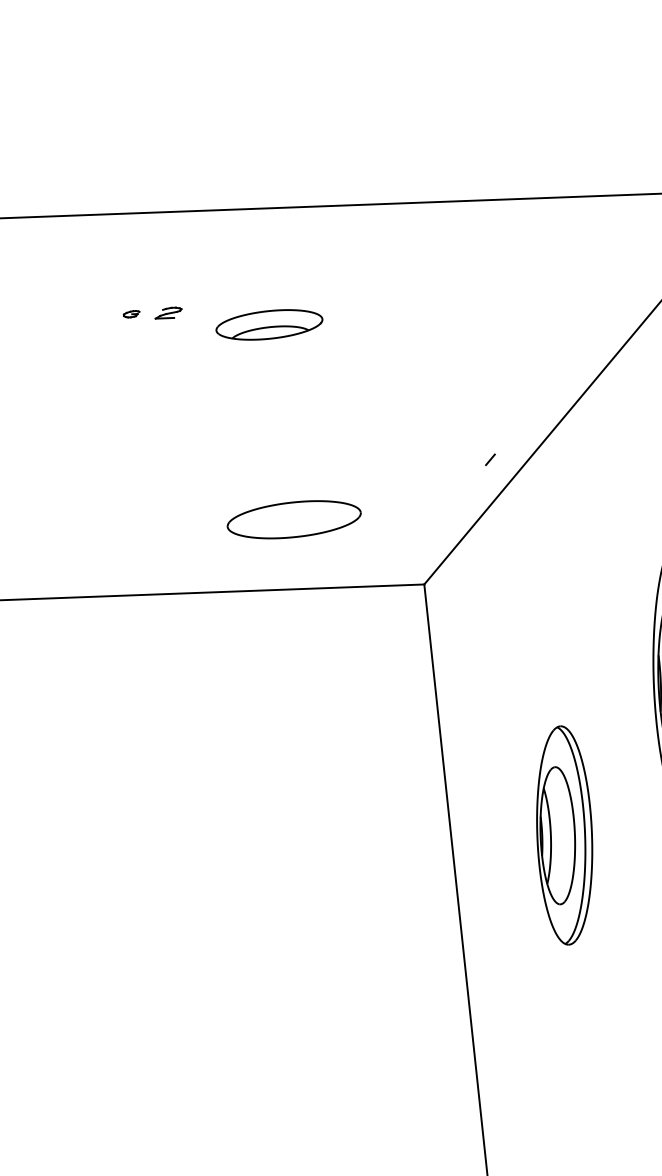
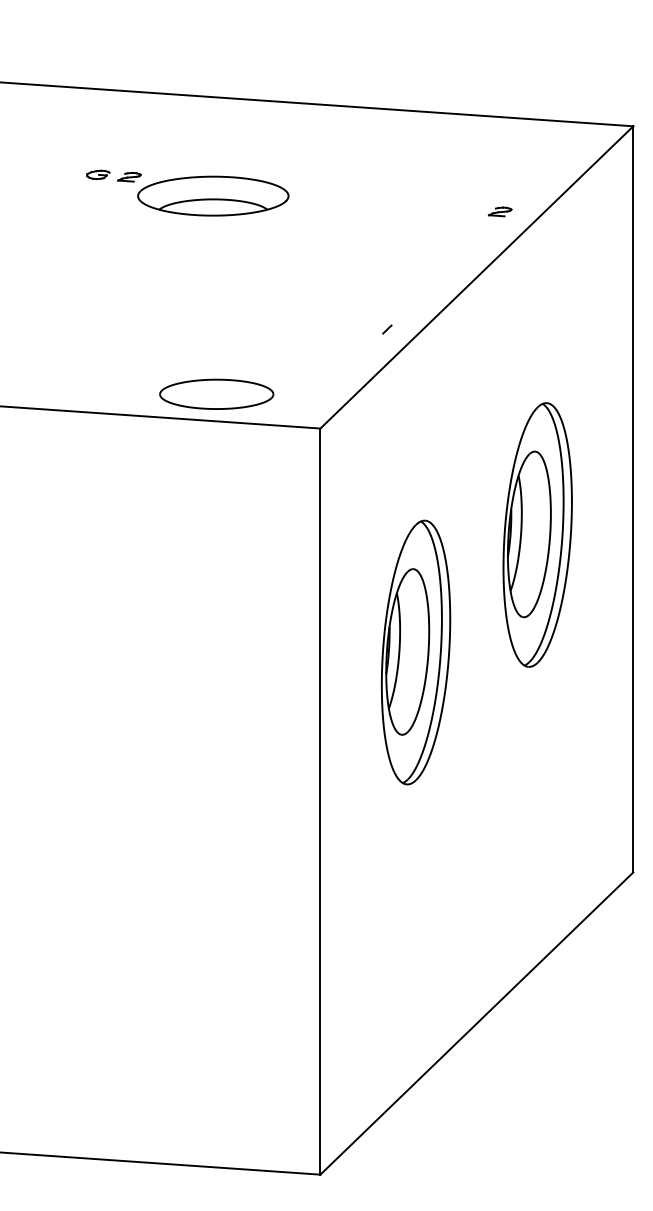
part: (608, 306) -> (500, 211), added
part: (131, 313) -> (98, 174), size x1.67
part: (269, 324) -> (213, 195), size x1.67
part: (293, 518) -> (216, 393), moved
part: (564, 835) -> (415, 652), size x1.43

